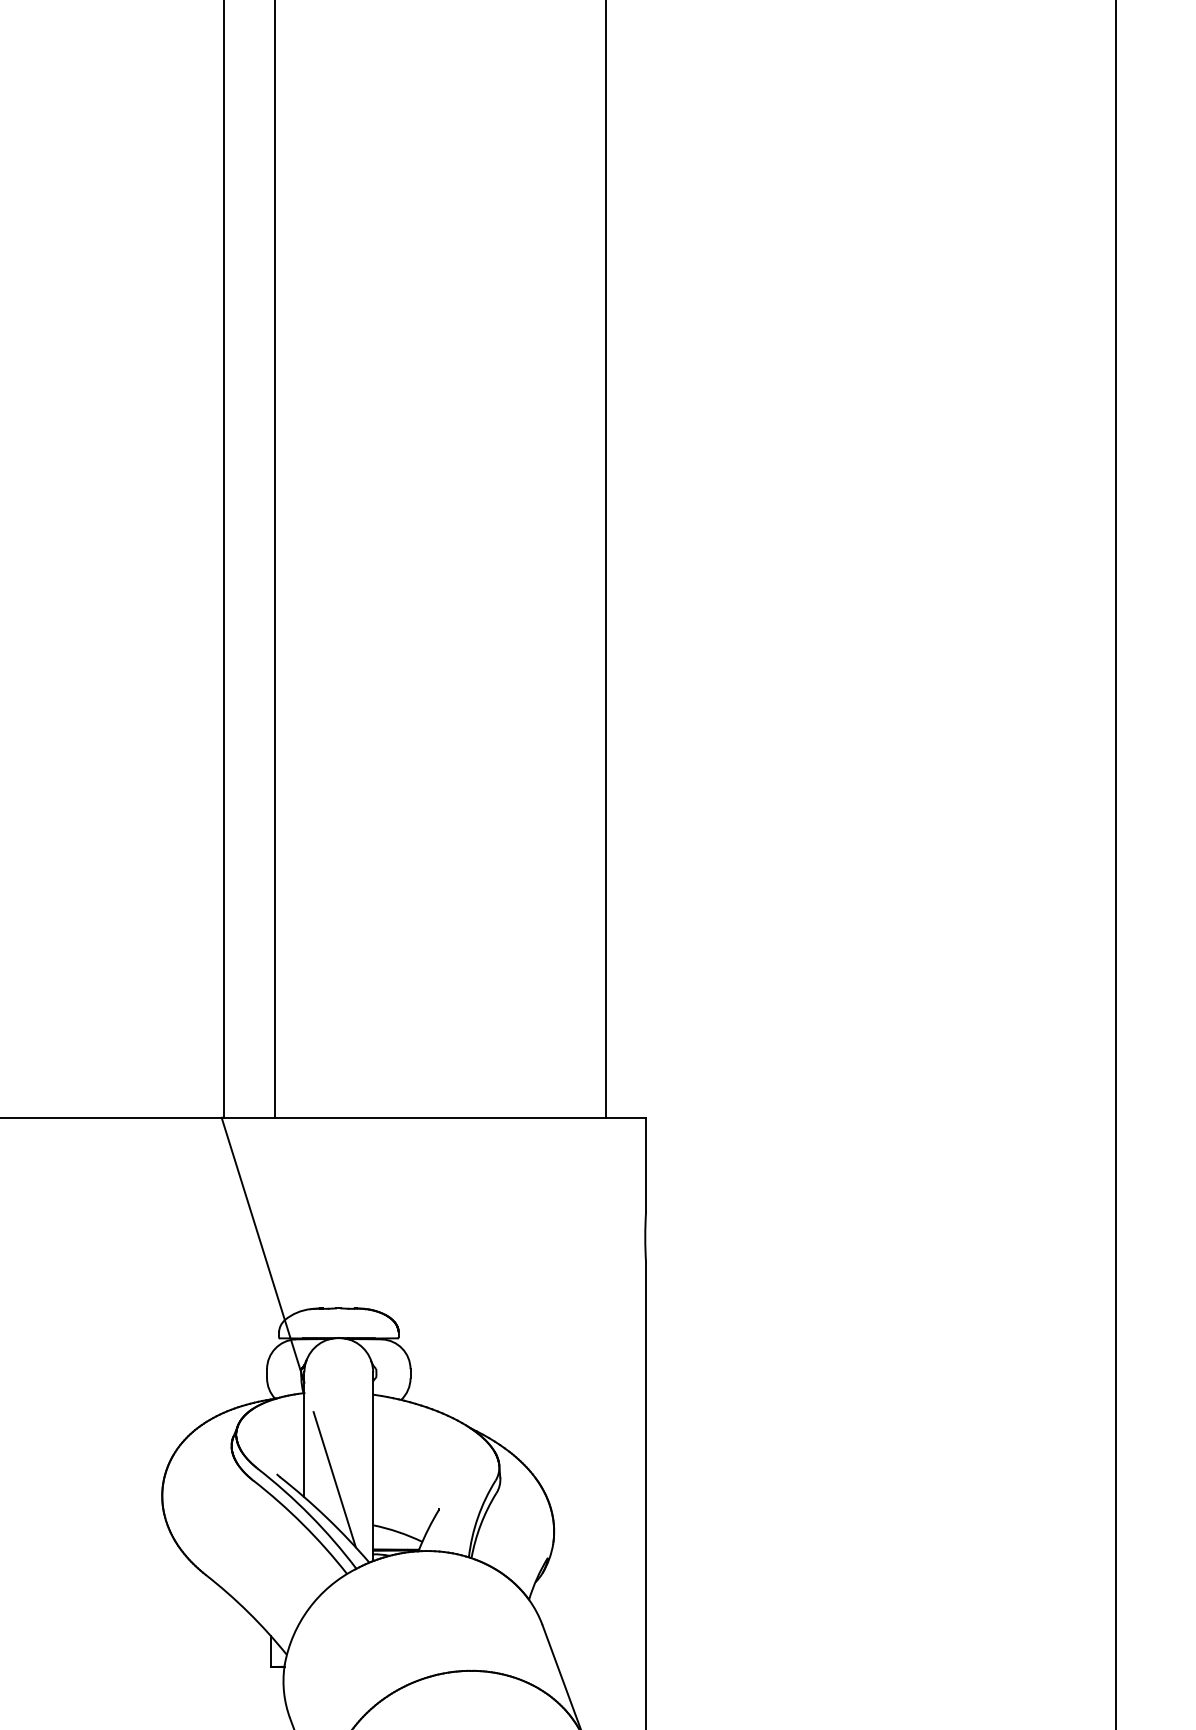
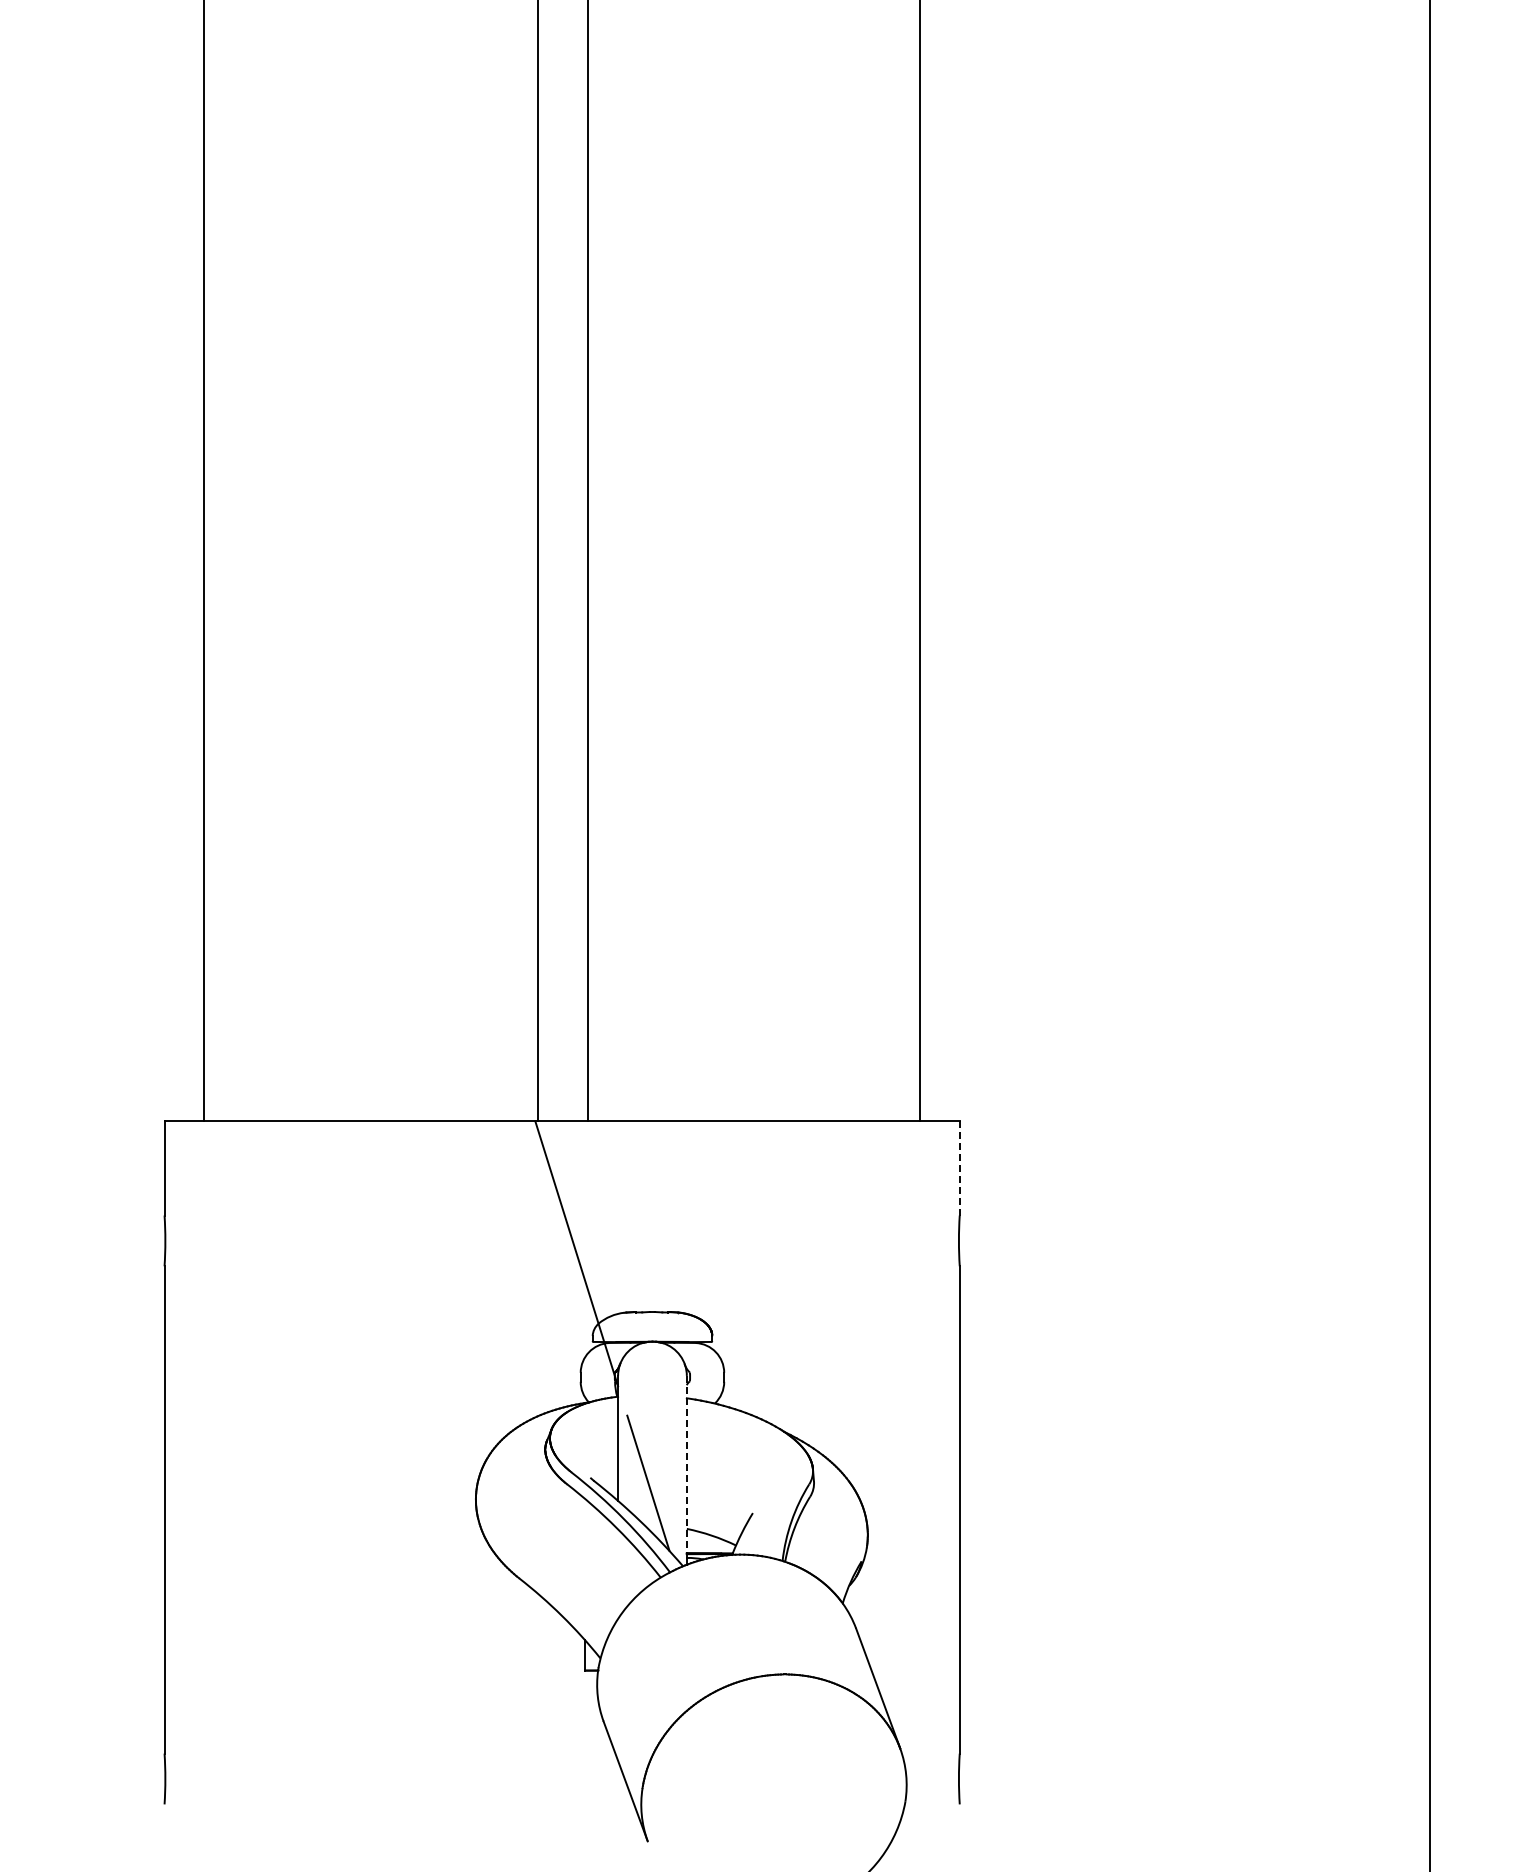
line: (645, 1164) -> (959, 1168), solid -> dashed
line: (372, 1460) -> (686, 1464), solid -> dashed

